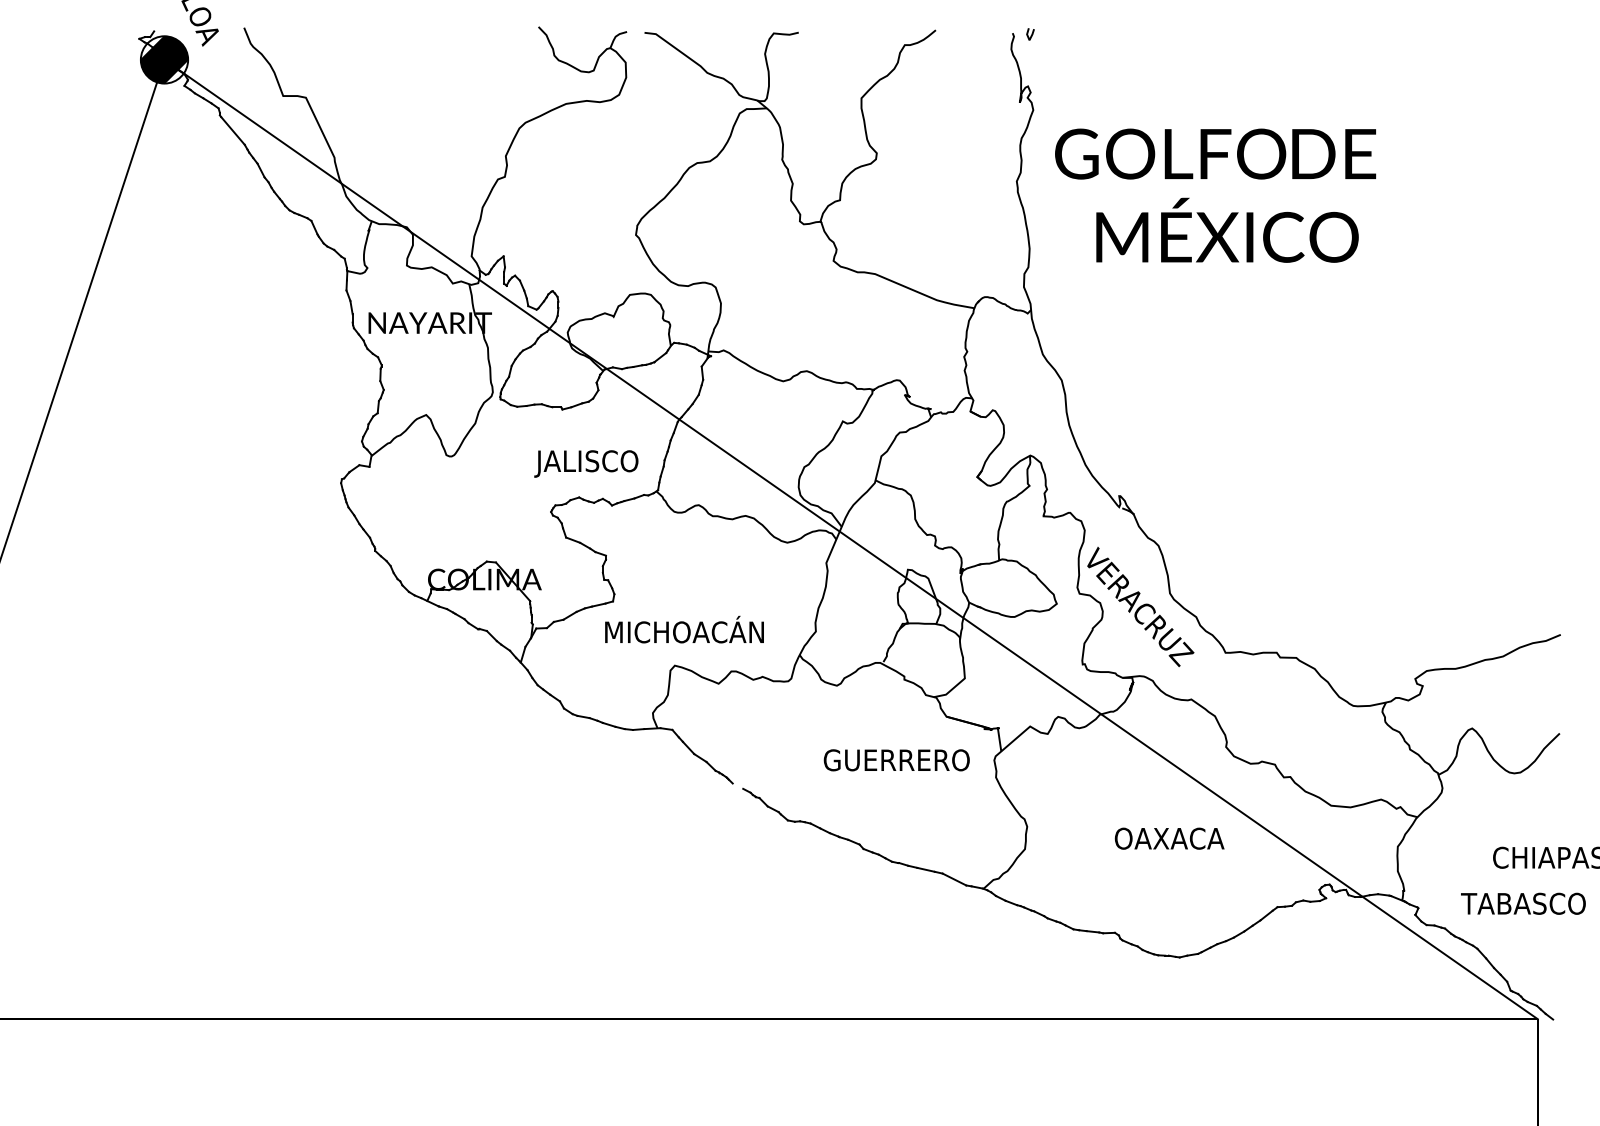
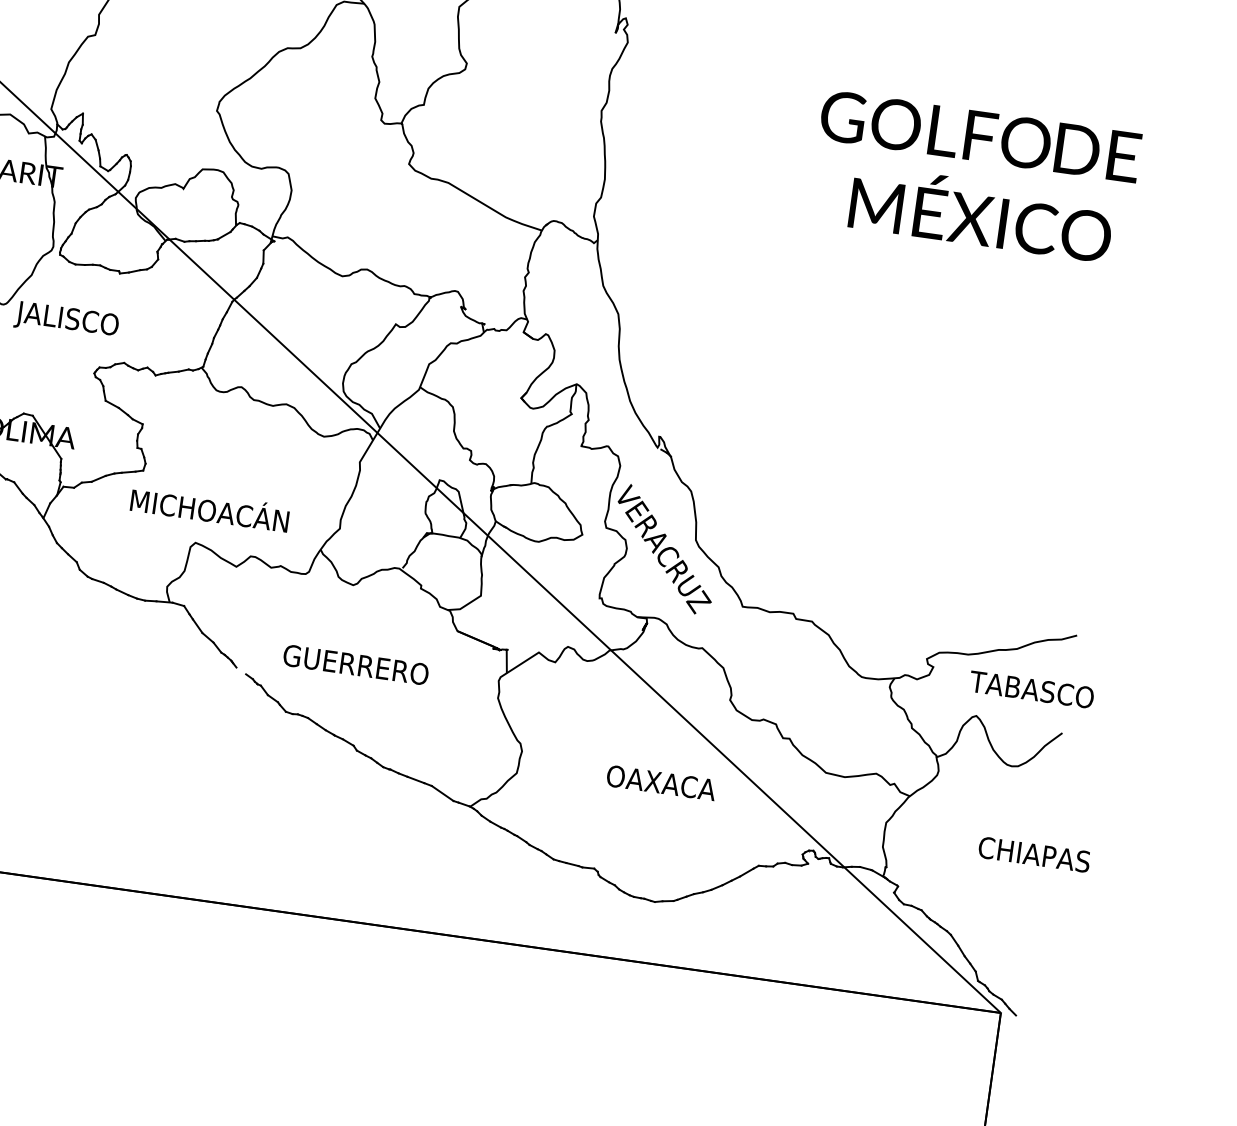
text: (1215, 195) -> (974, 177), moved
text: (586, 463) -> (66, 320), moved
text: (896, 760) -> (355, 665), moved
text: (1523, 903) -> (1031, 689), moved

